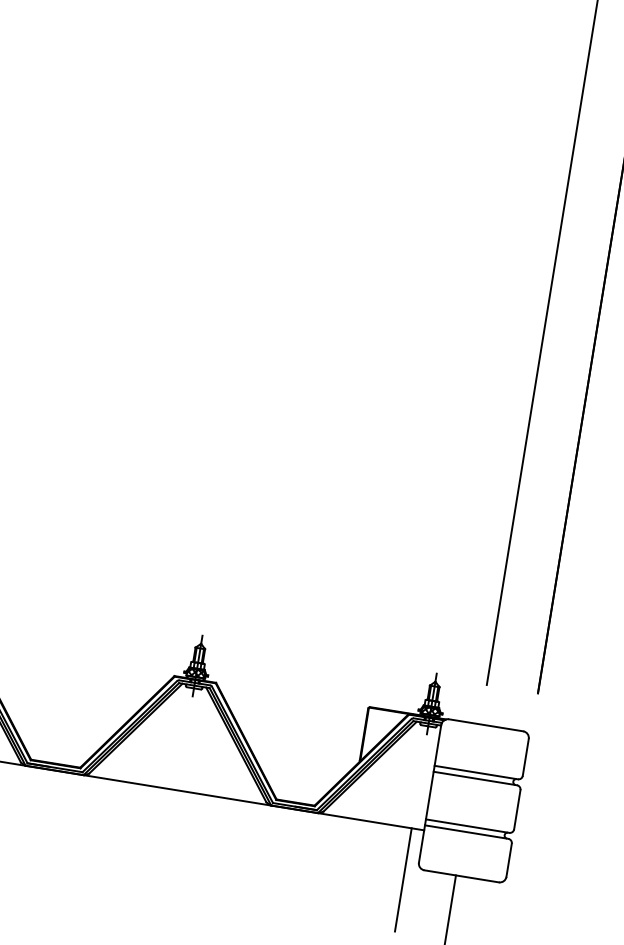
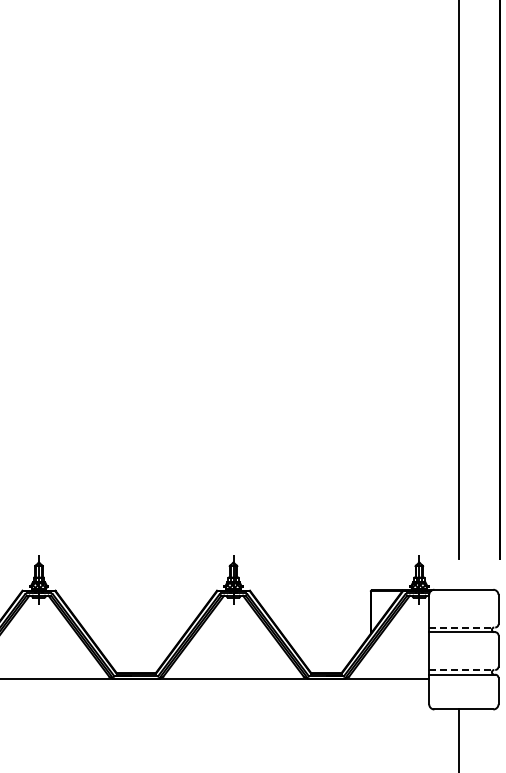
line: (476, 772) -> (462, 627), solid -> dashed
line: (468, 825) -> (462, 669), solid -> dashed
line: (403, 879) -> (419, 719), removed

